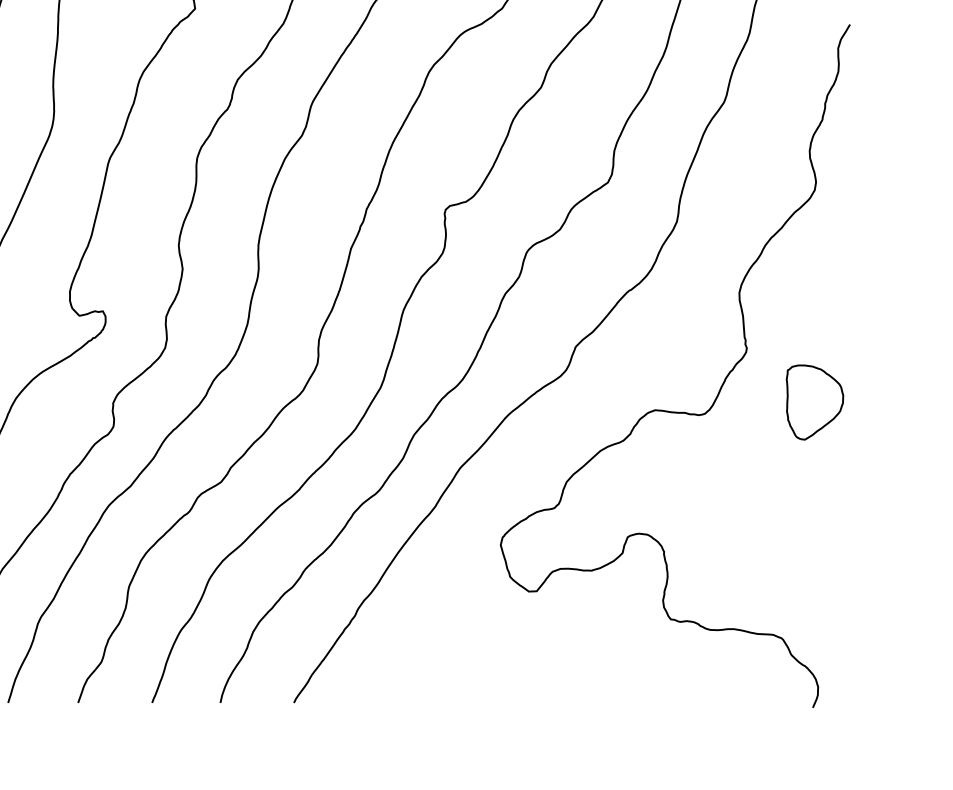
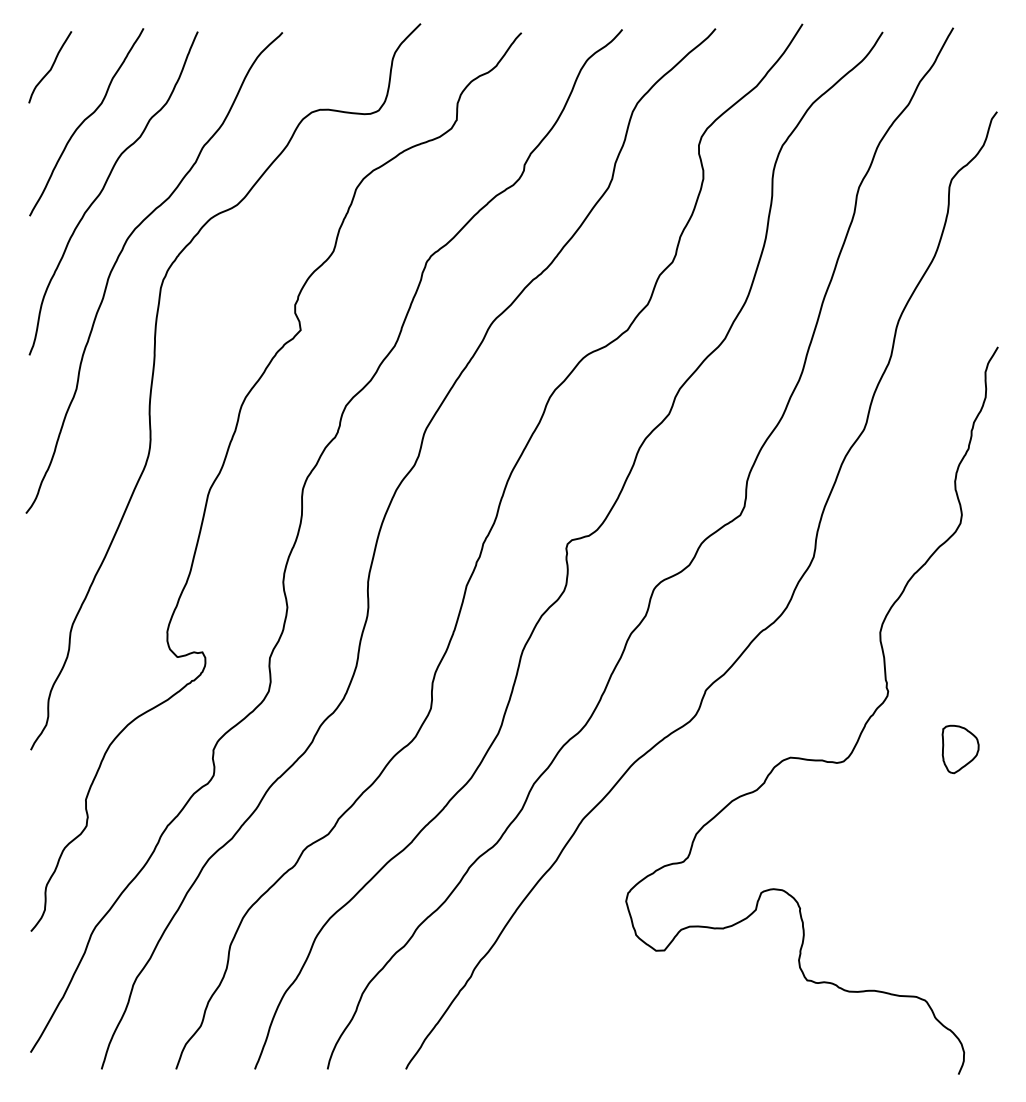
part: (814, 402) -> (960, 749), size x0.6

